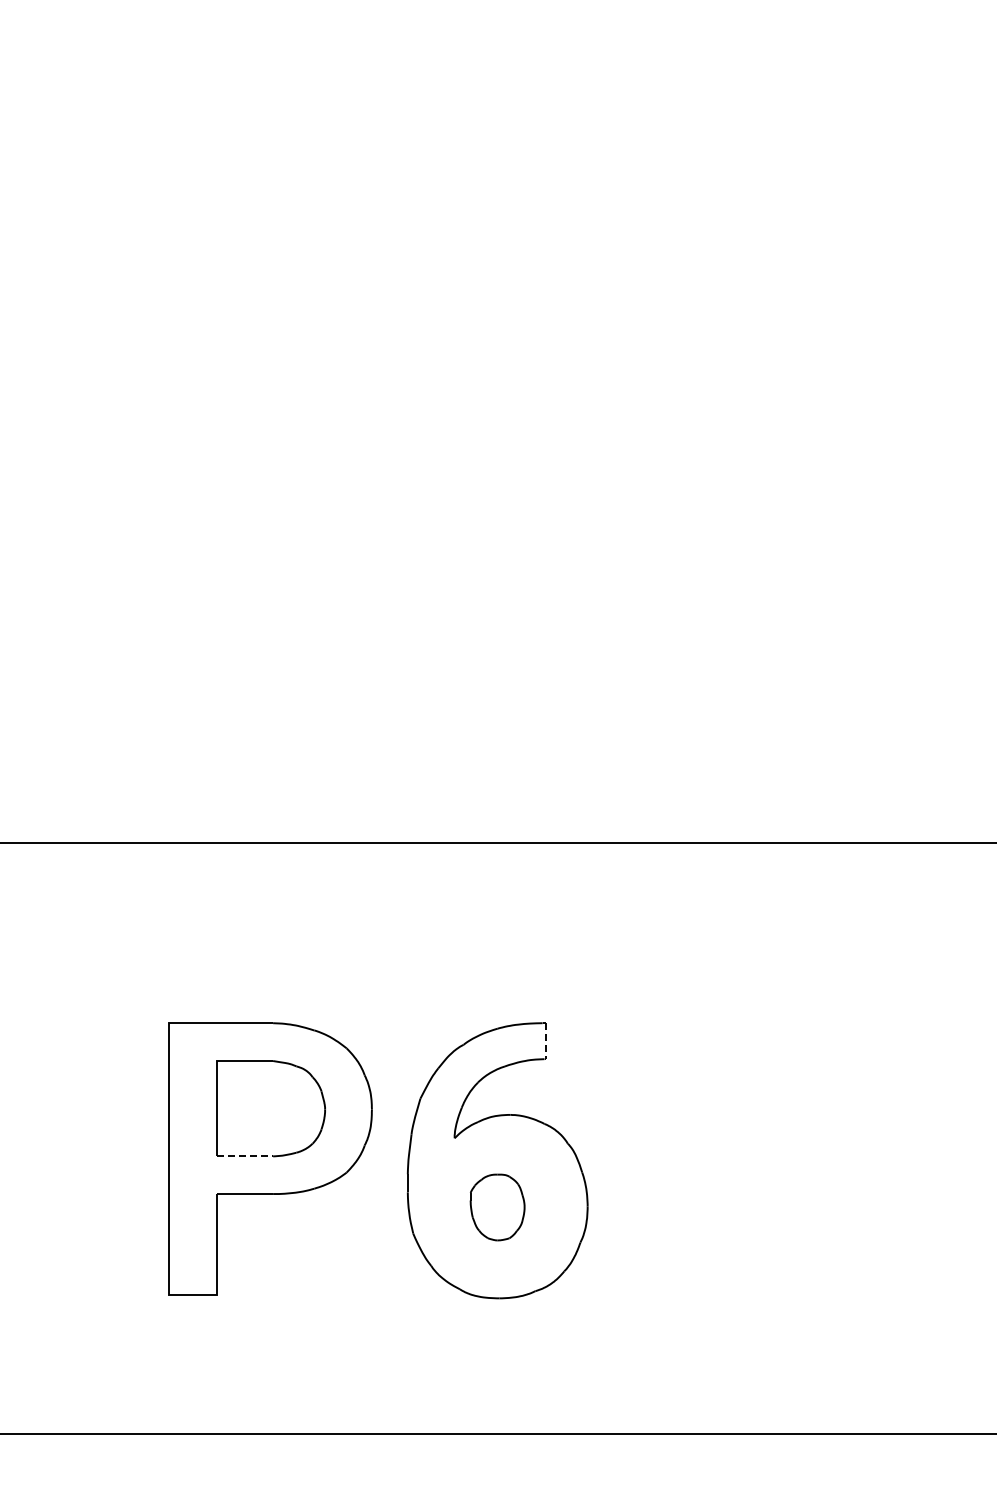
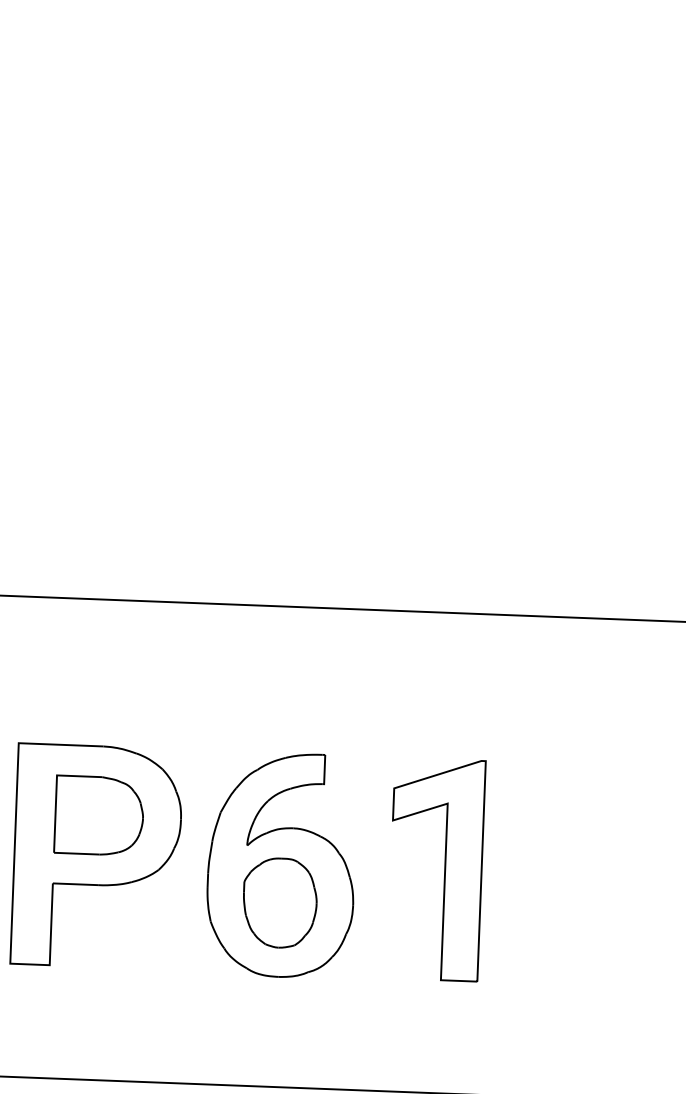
line: (546, 1043) -> (324, 771), dashed -> solid
line: (245, 1156) -> (76, 853), dashed -> solid
part: (698, 1158) -> (444, 869), added
part: (497, 1207) -> (279, 903), size x1.67

